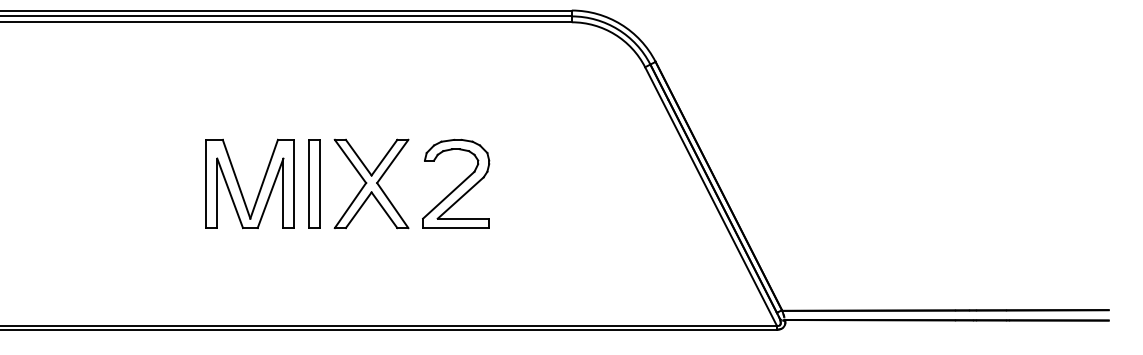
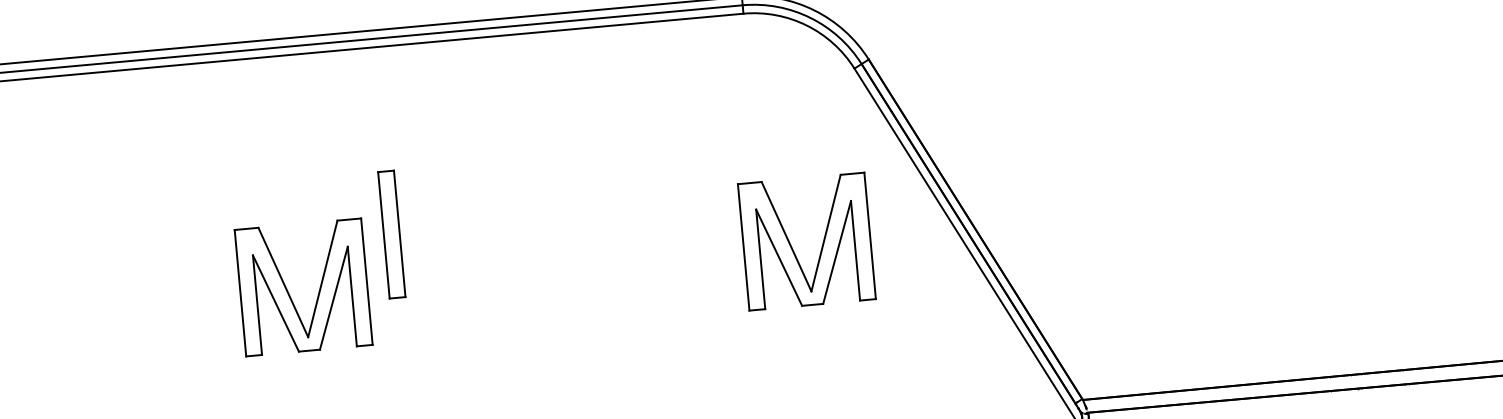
part: (314, 183) -> (391, 233), moved
part: (371, 183) -> (477, 270), removed
part: (456, 183) -> (599, 259), removed
part: (591, 186) -> (793, 246), added

